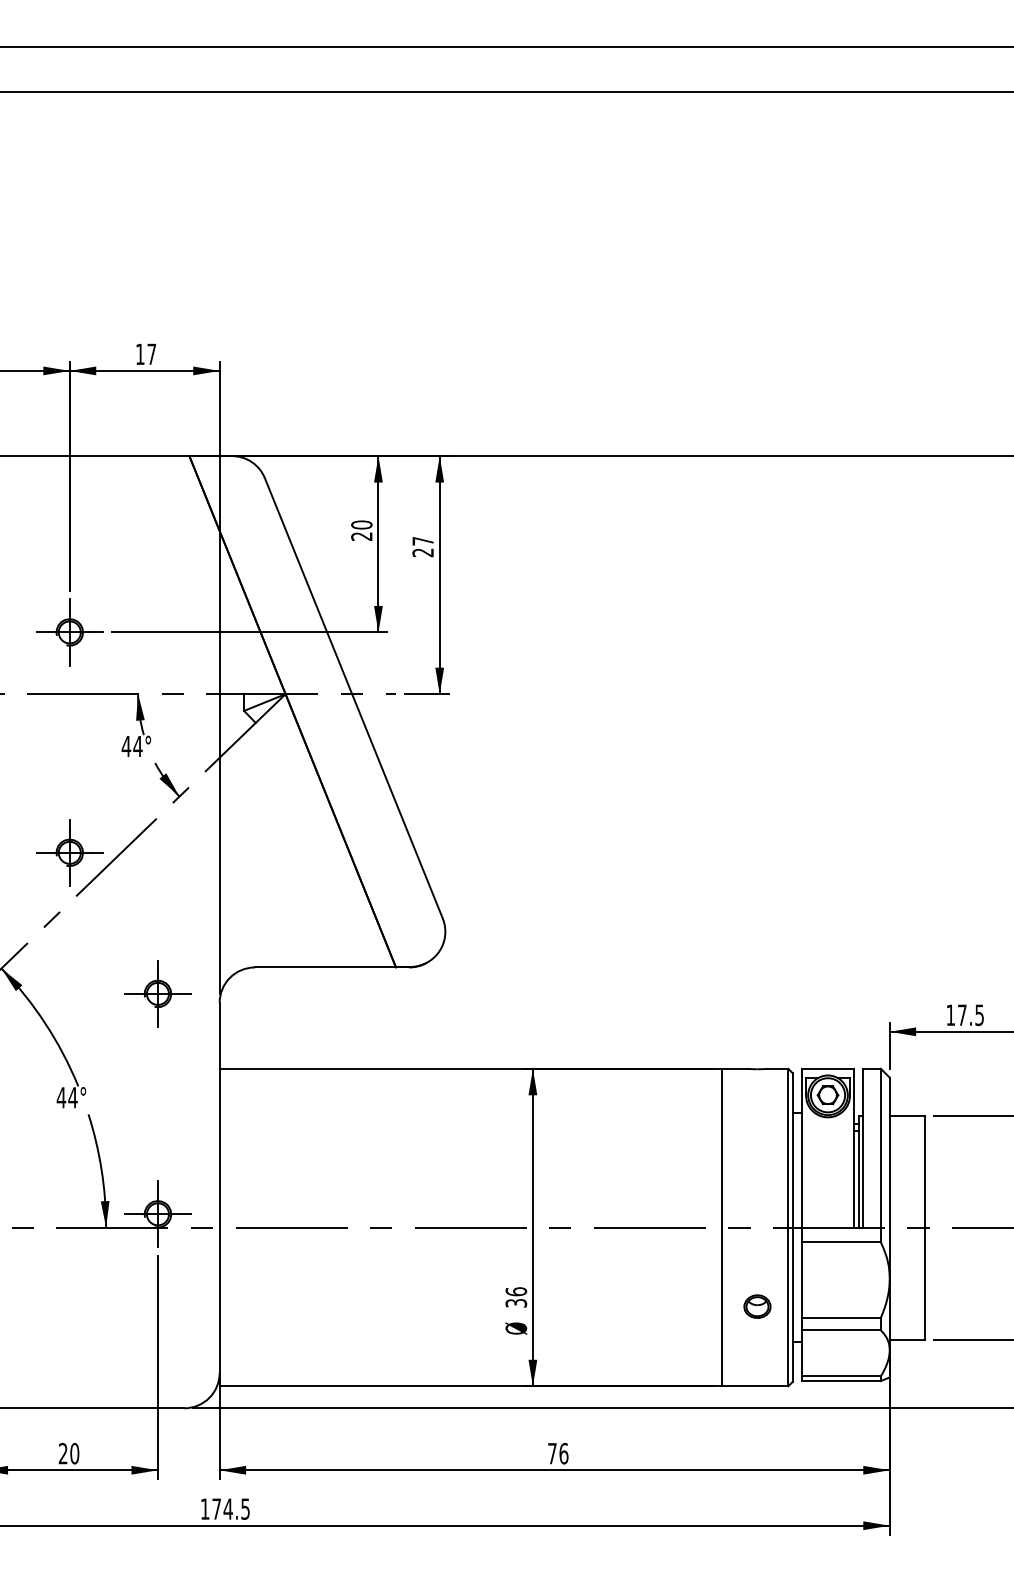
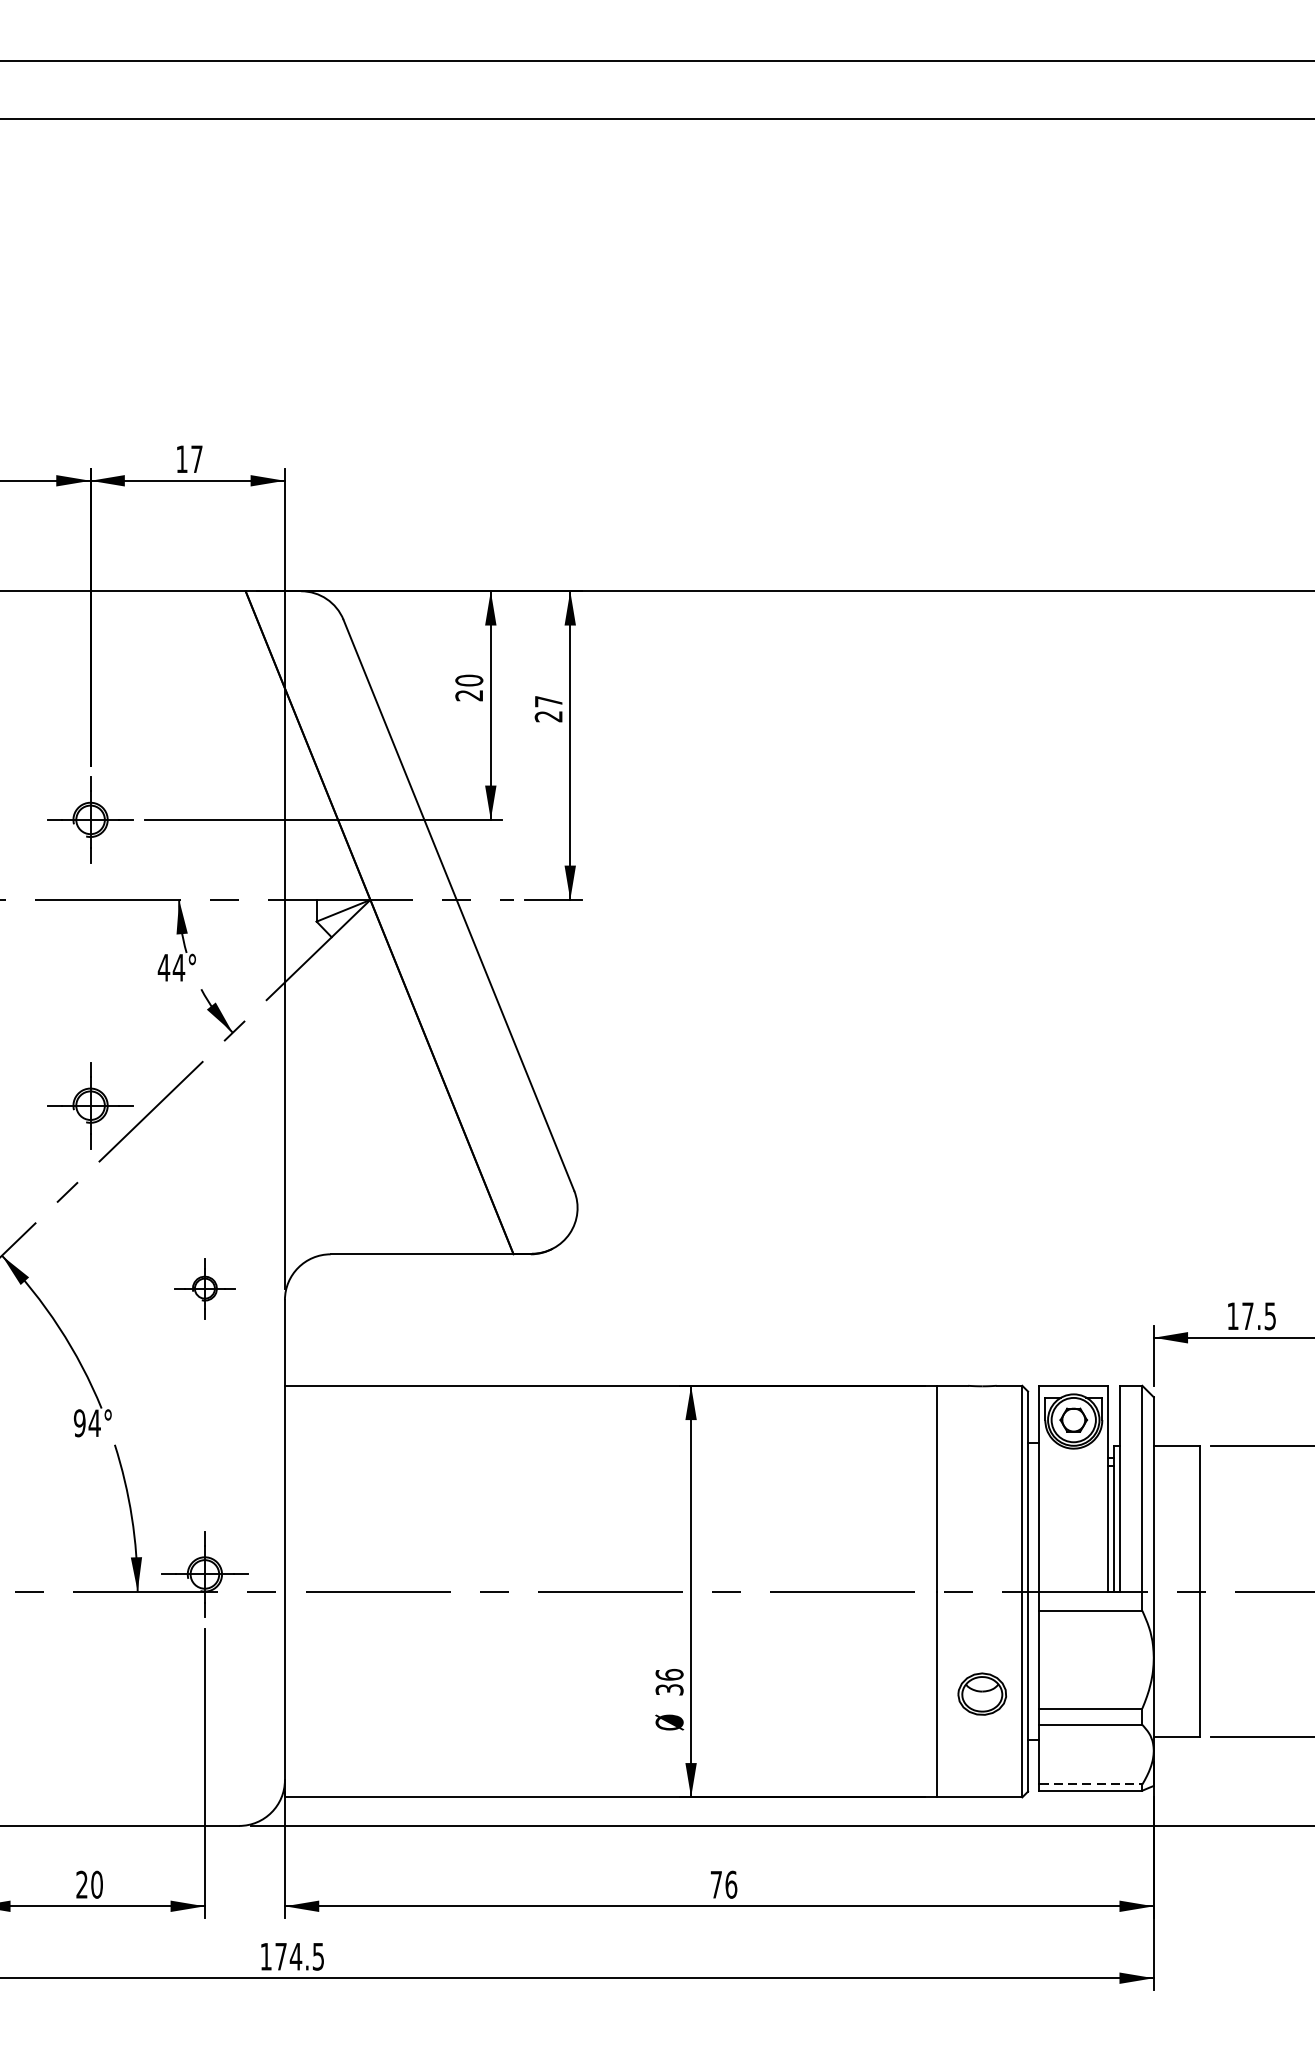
part: (157, 993) -> (204, 1288), size x0.7
text: (61, 1097) -> (79, 1422), 44° -> 94°
part: (757, 1306) -> (982, 1693), size x1.4
line: (841, 1376) -> (1091, 1784), solid -> dashed

